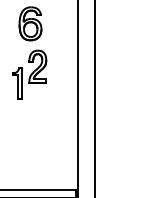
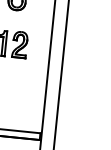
part: (37, 66) -> (19, 44), moved

